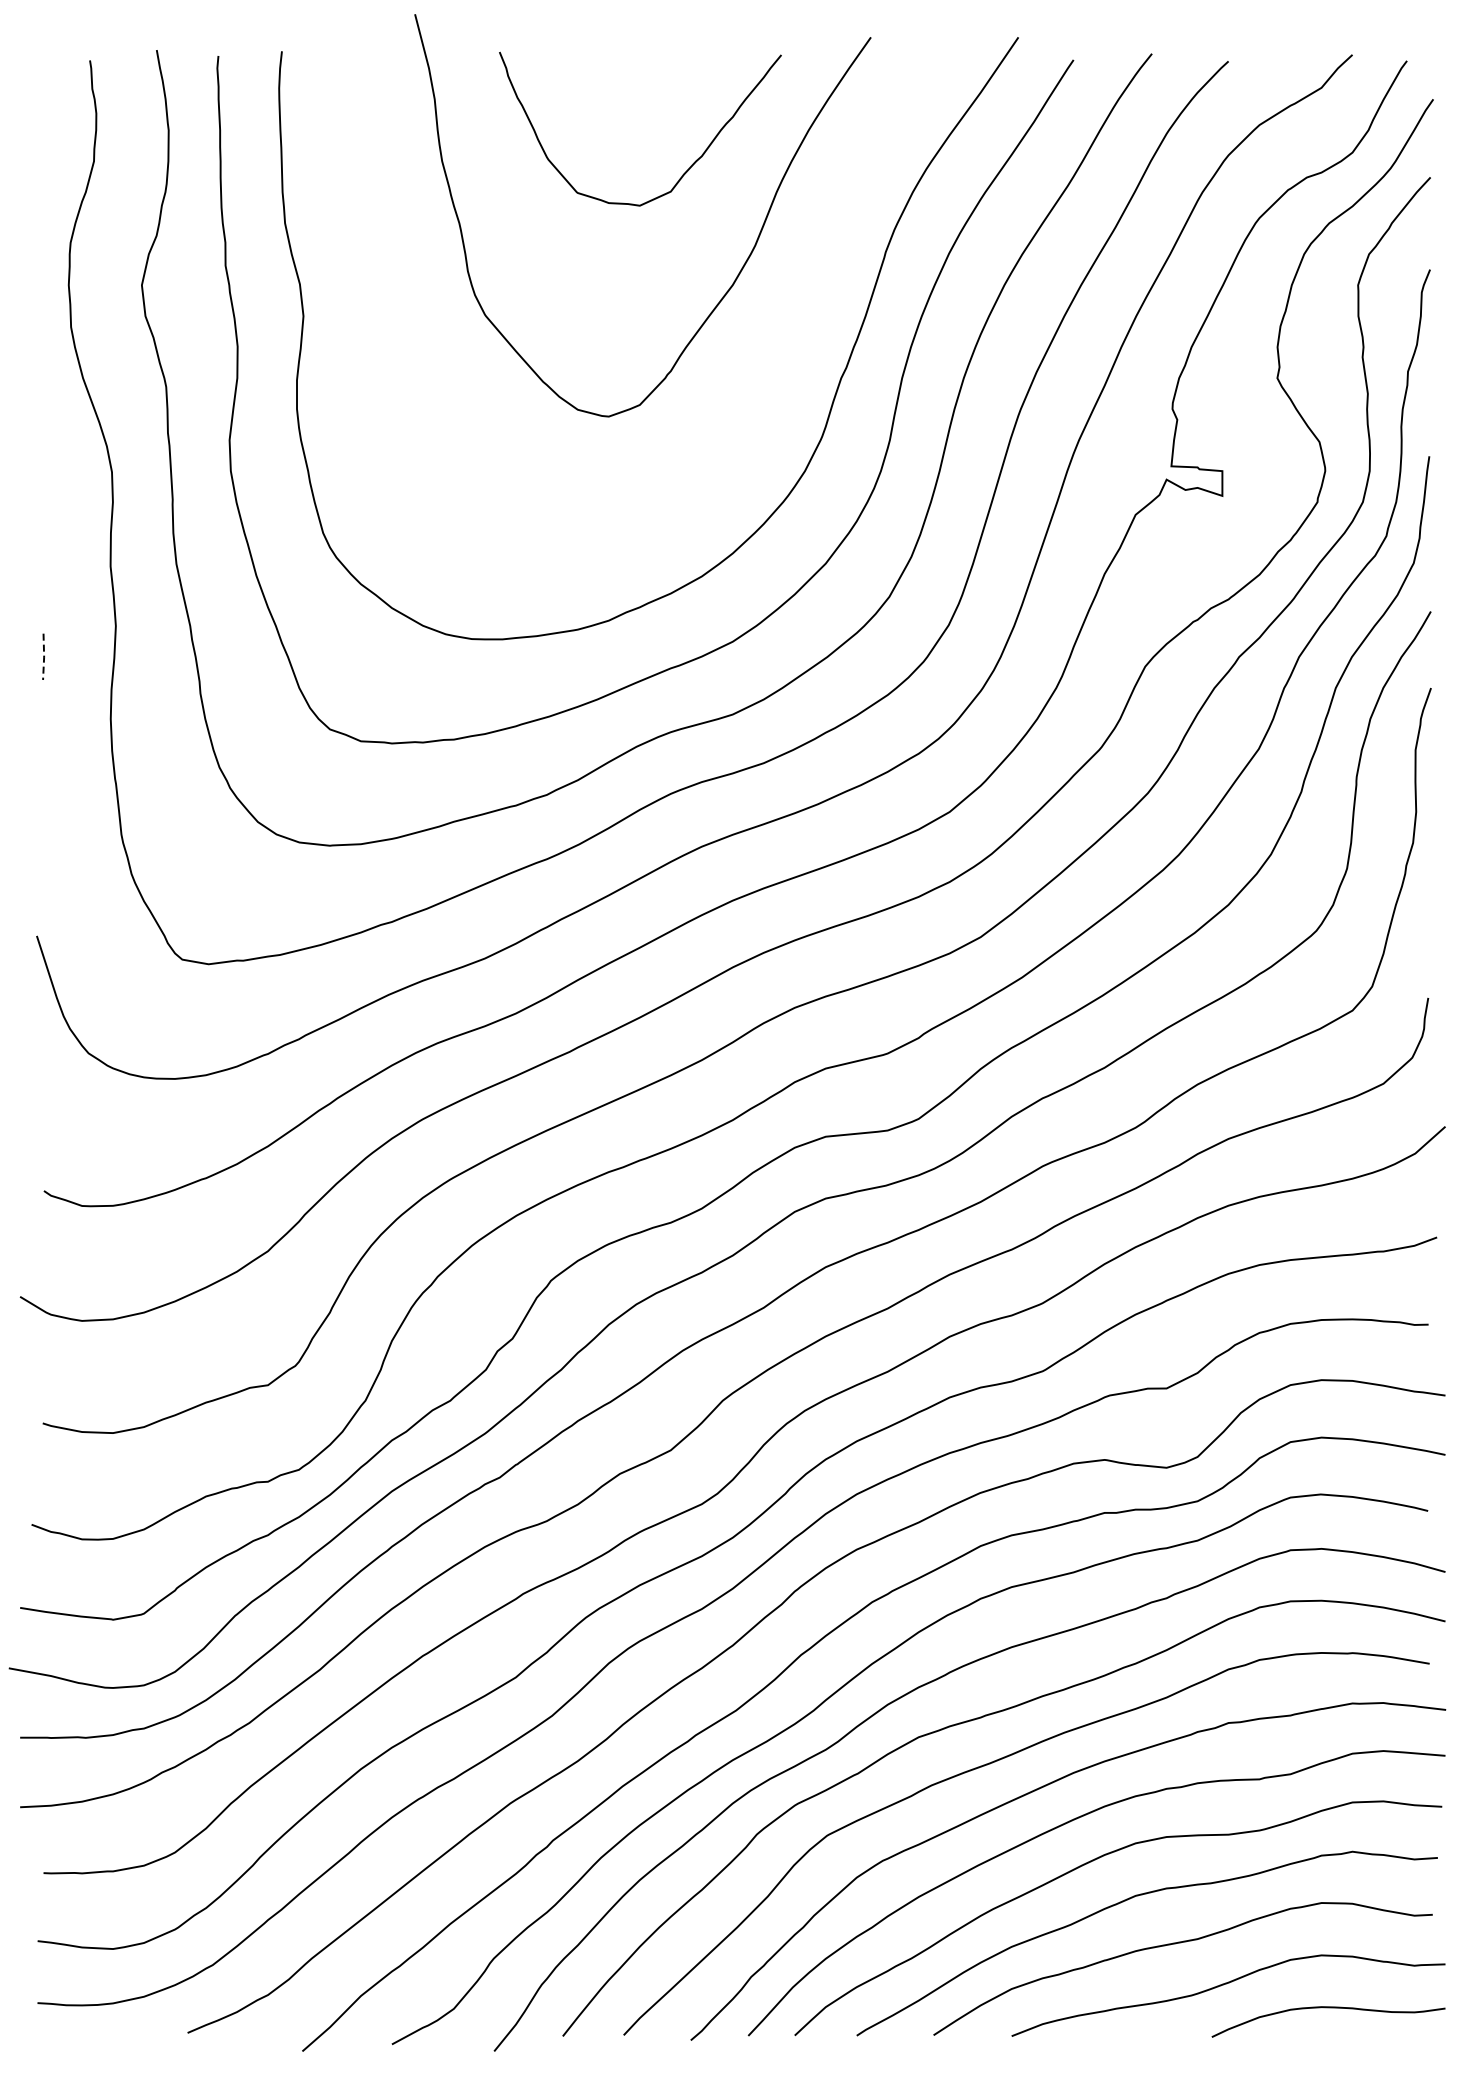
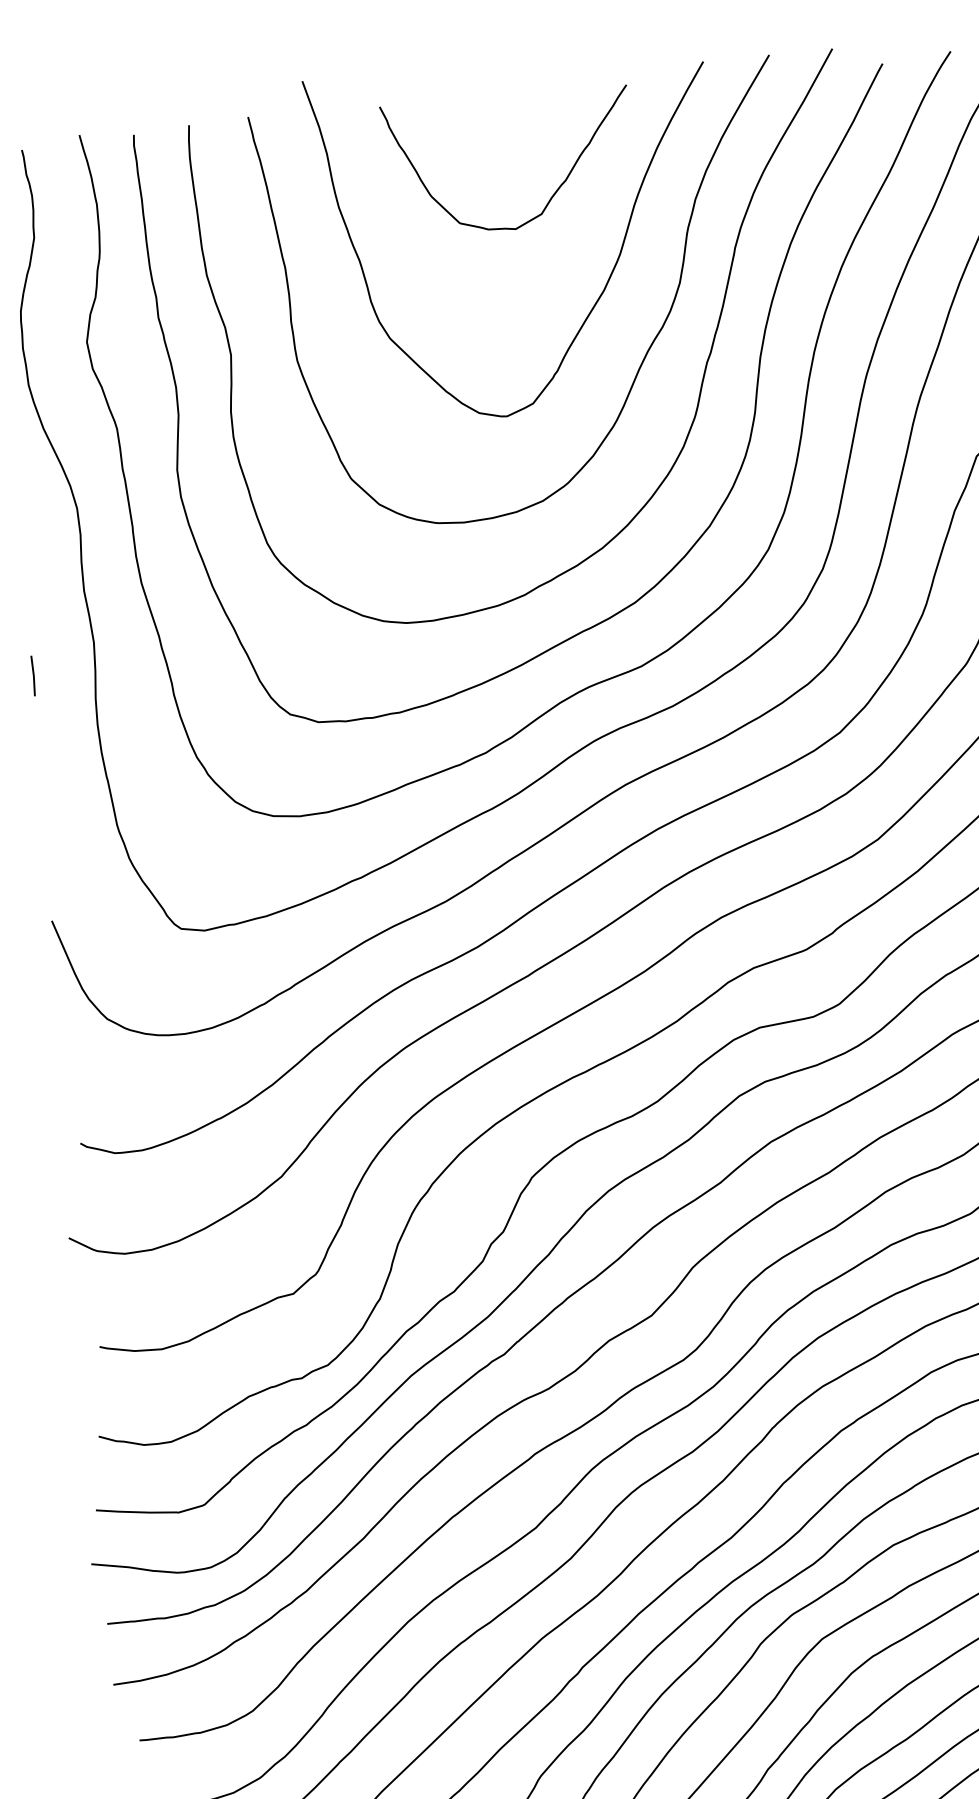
curve: (772, 361) -> (645, 353), added
line: (44, 657) -> (34, 676), dashed -> solid

